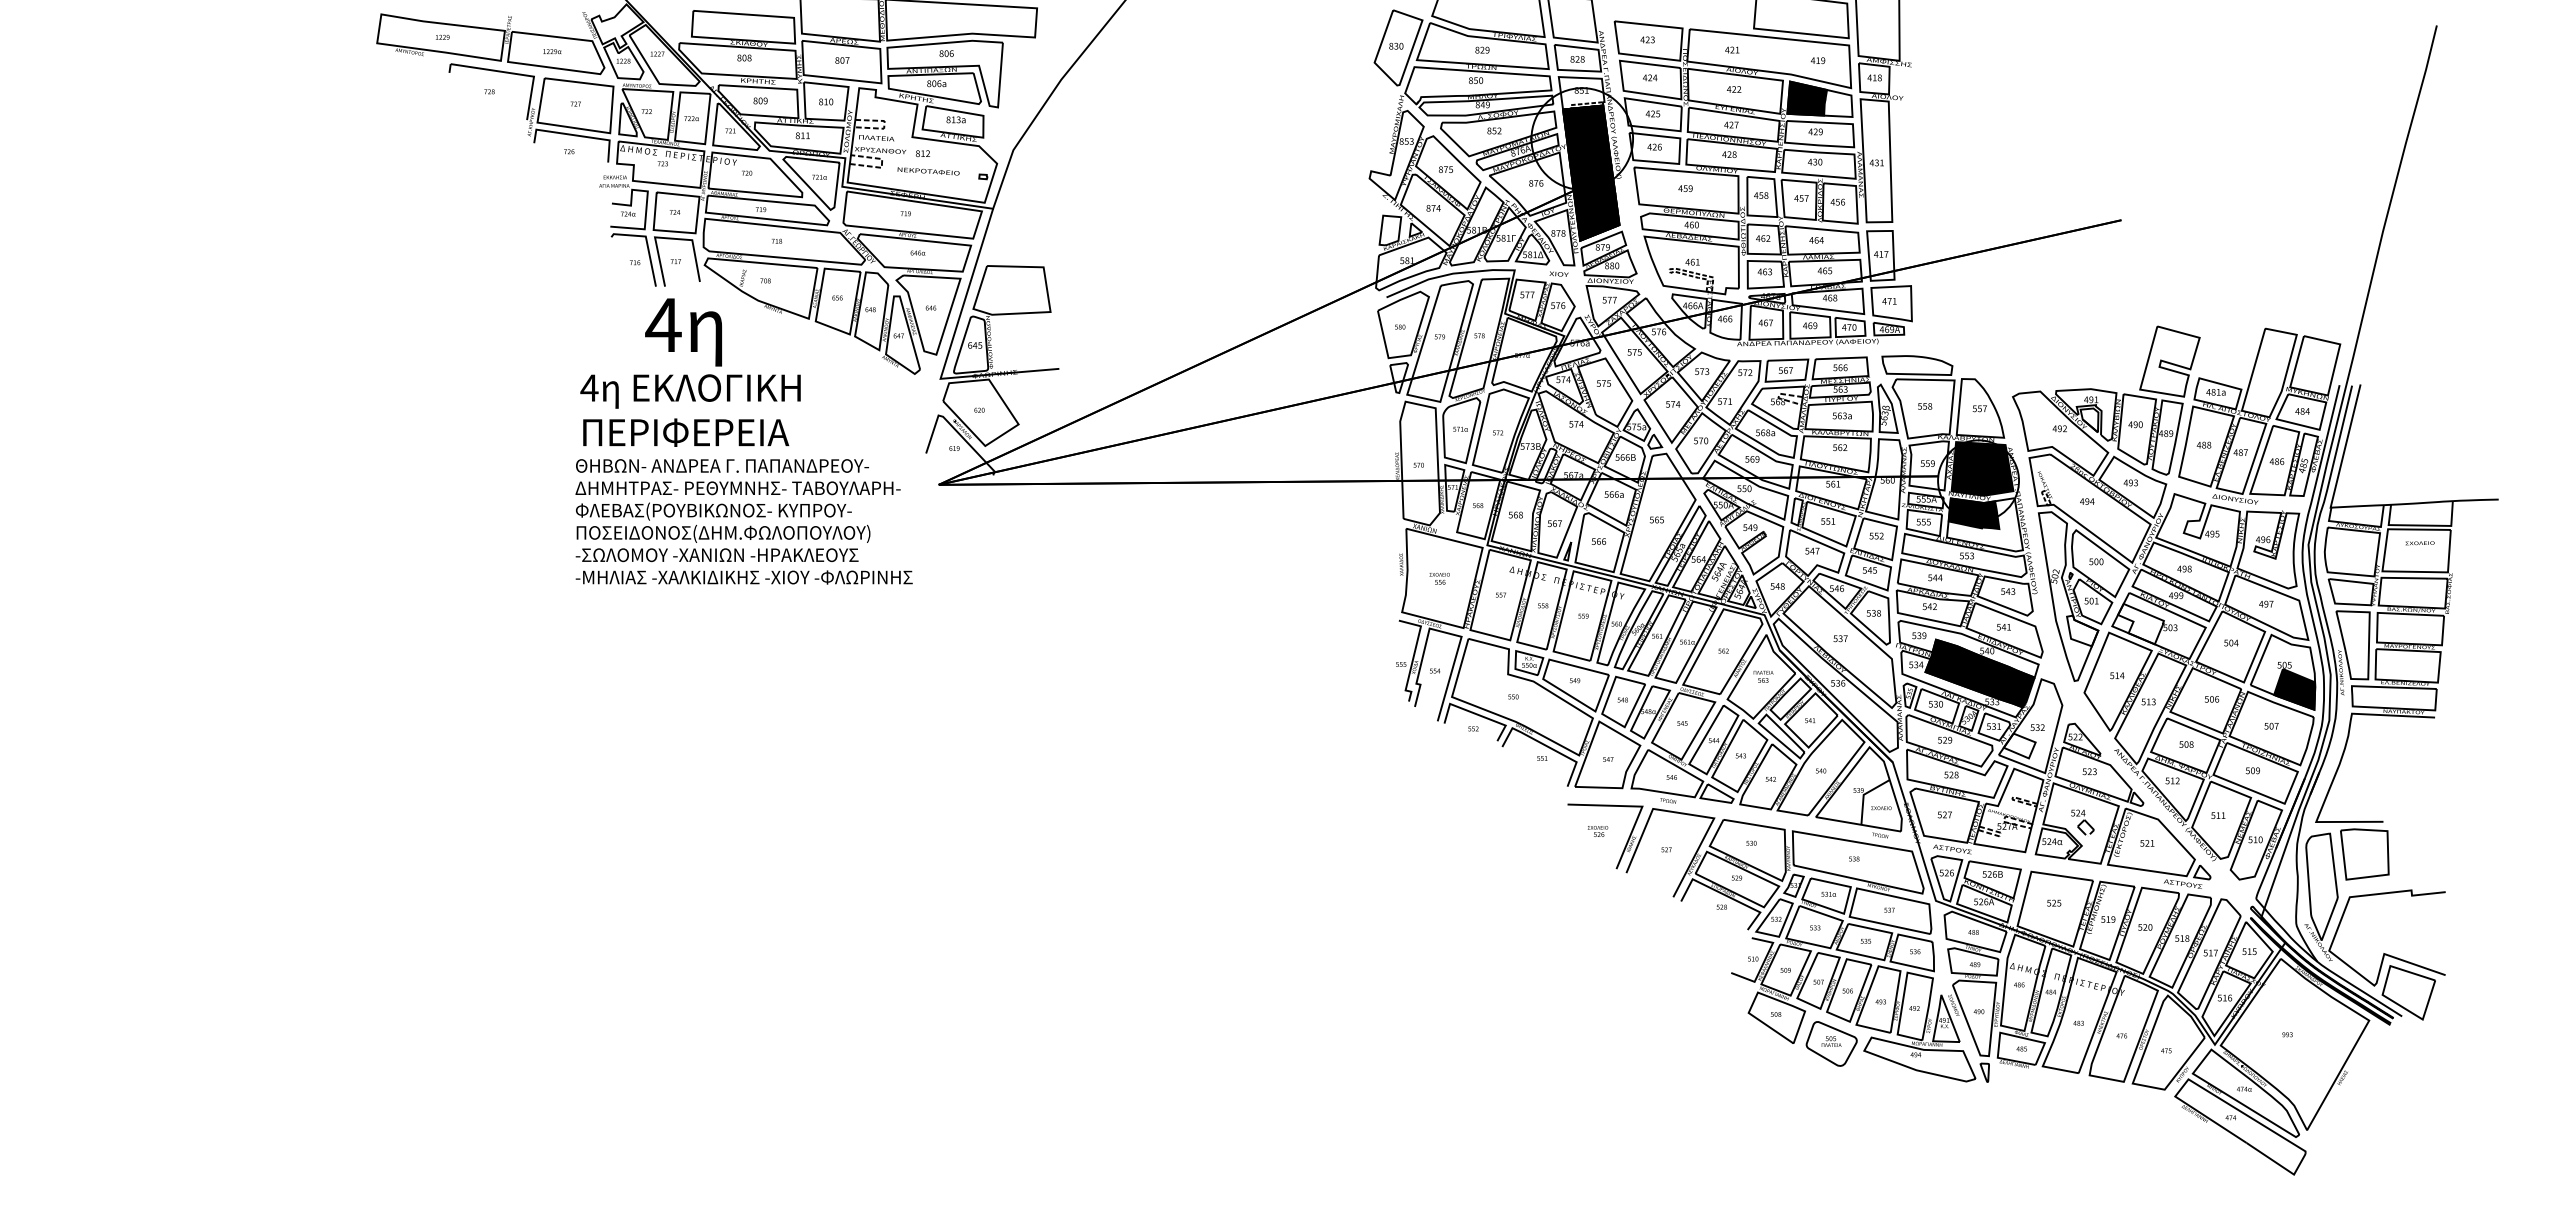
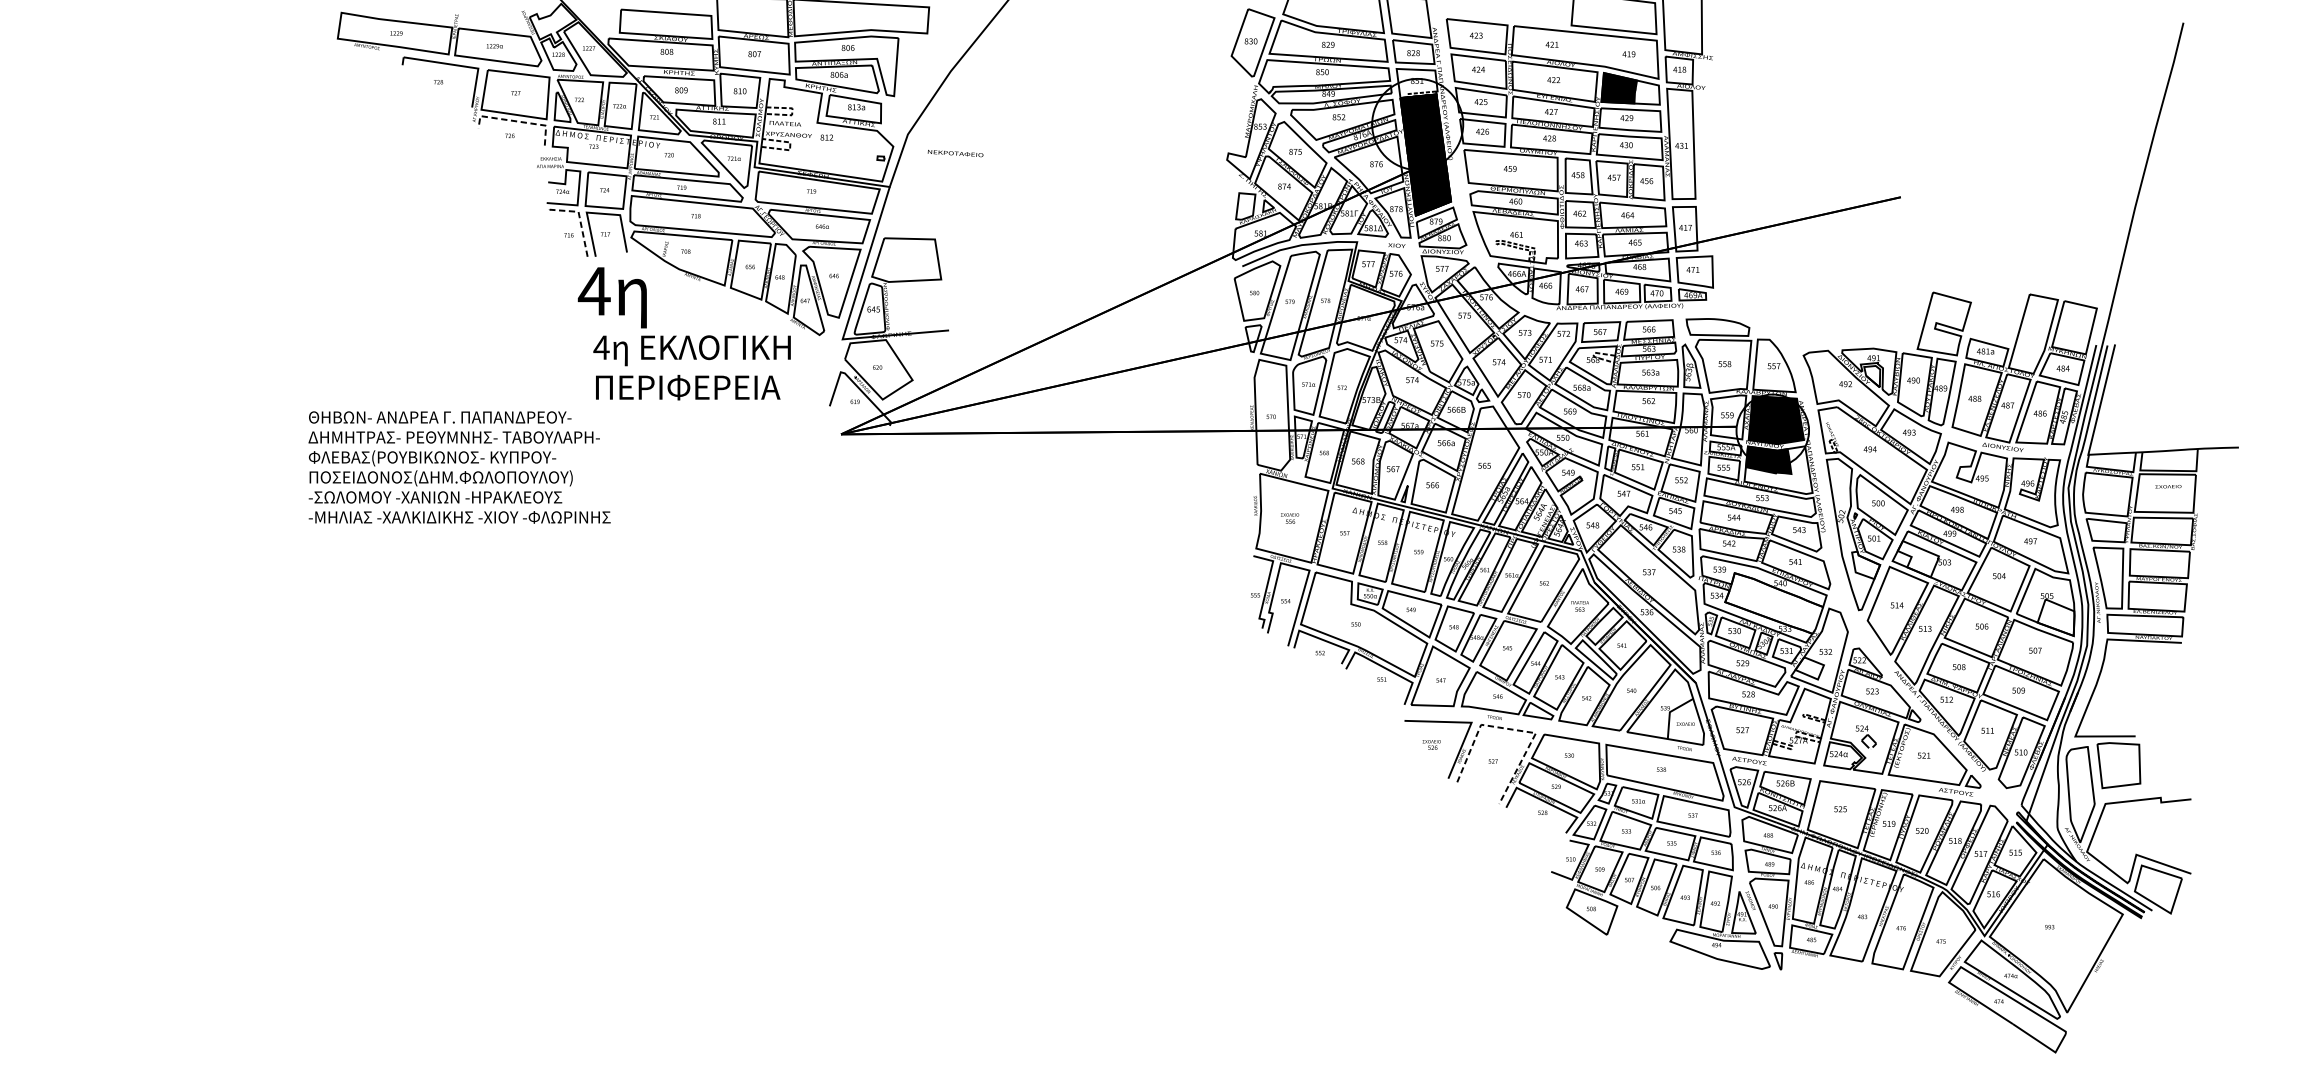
line: (577, 135) -> (517, 121), solid -> dashed
text: (928, 171) -> (955, 153), moved
line: (647, 242) -> (580, 217), solid -> dashed
text: (690, 410) -> (692, 367), moved
text: (743, 521) -> (459, 467), moved
fill: (1979, 673) -> (1773, 603), removed
fill: (2294, 689) -> (2055, 617), removed
line: (1693, 815) -> (1517, 730), solid -> dashed
part: (1831, 1043) -> (1641, 934), removed

